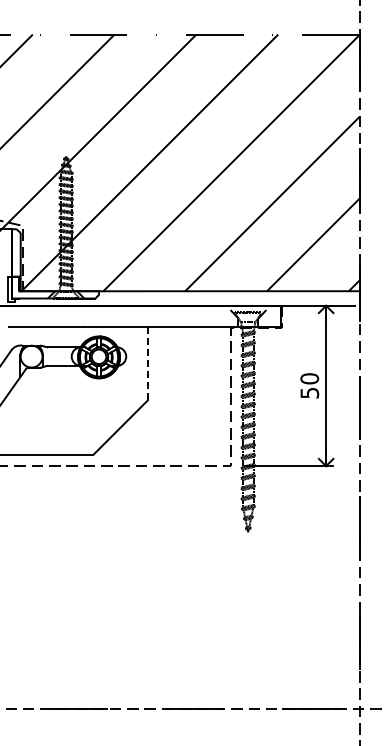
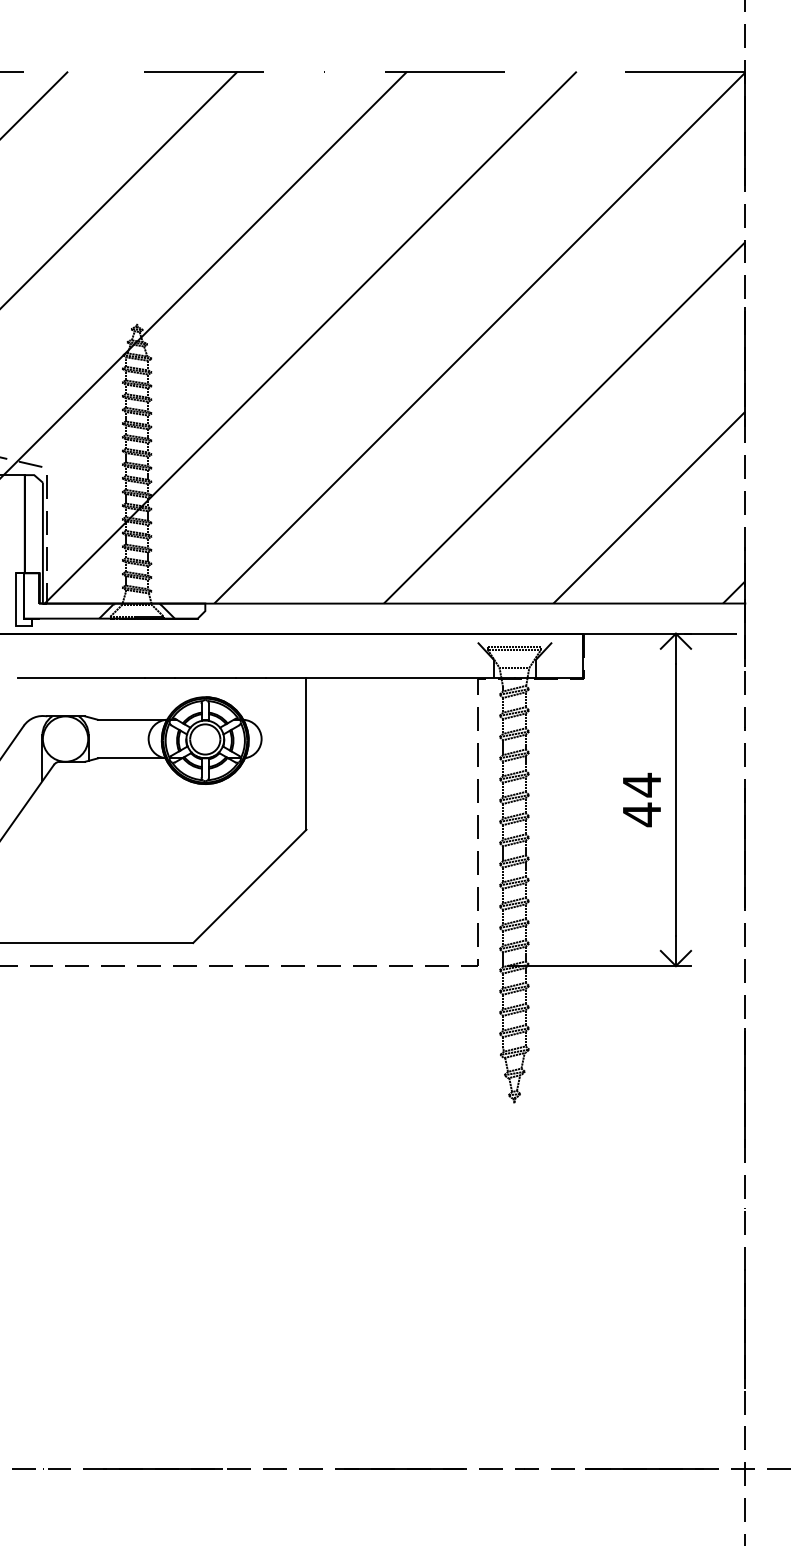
line: (147, 363) -> (305, 753), dashed -> solid
text: (309, 386) -> (641, 800), 50 -> 44

